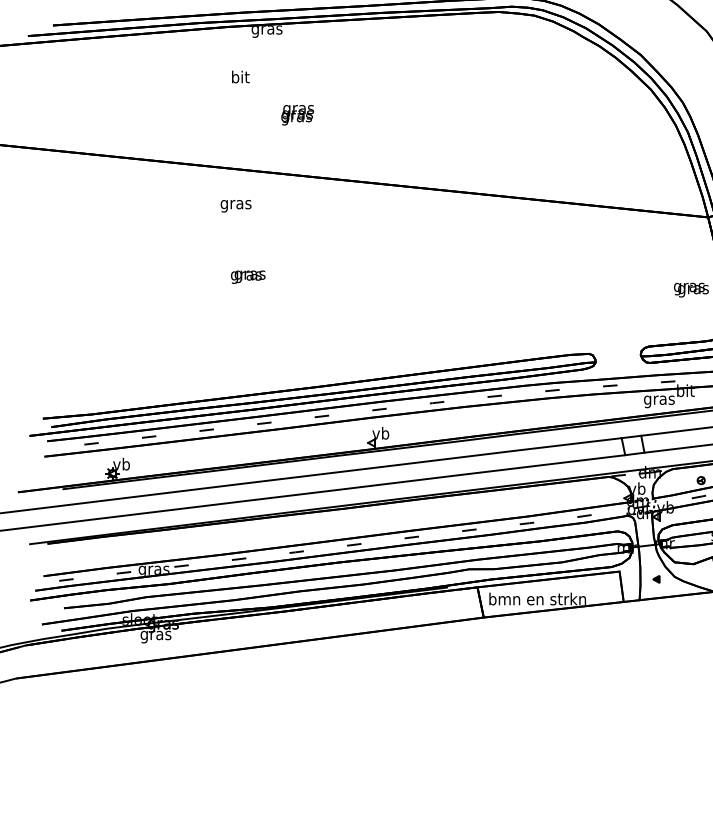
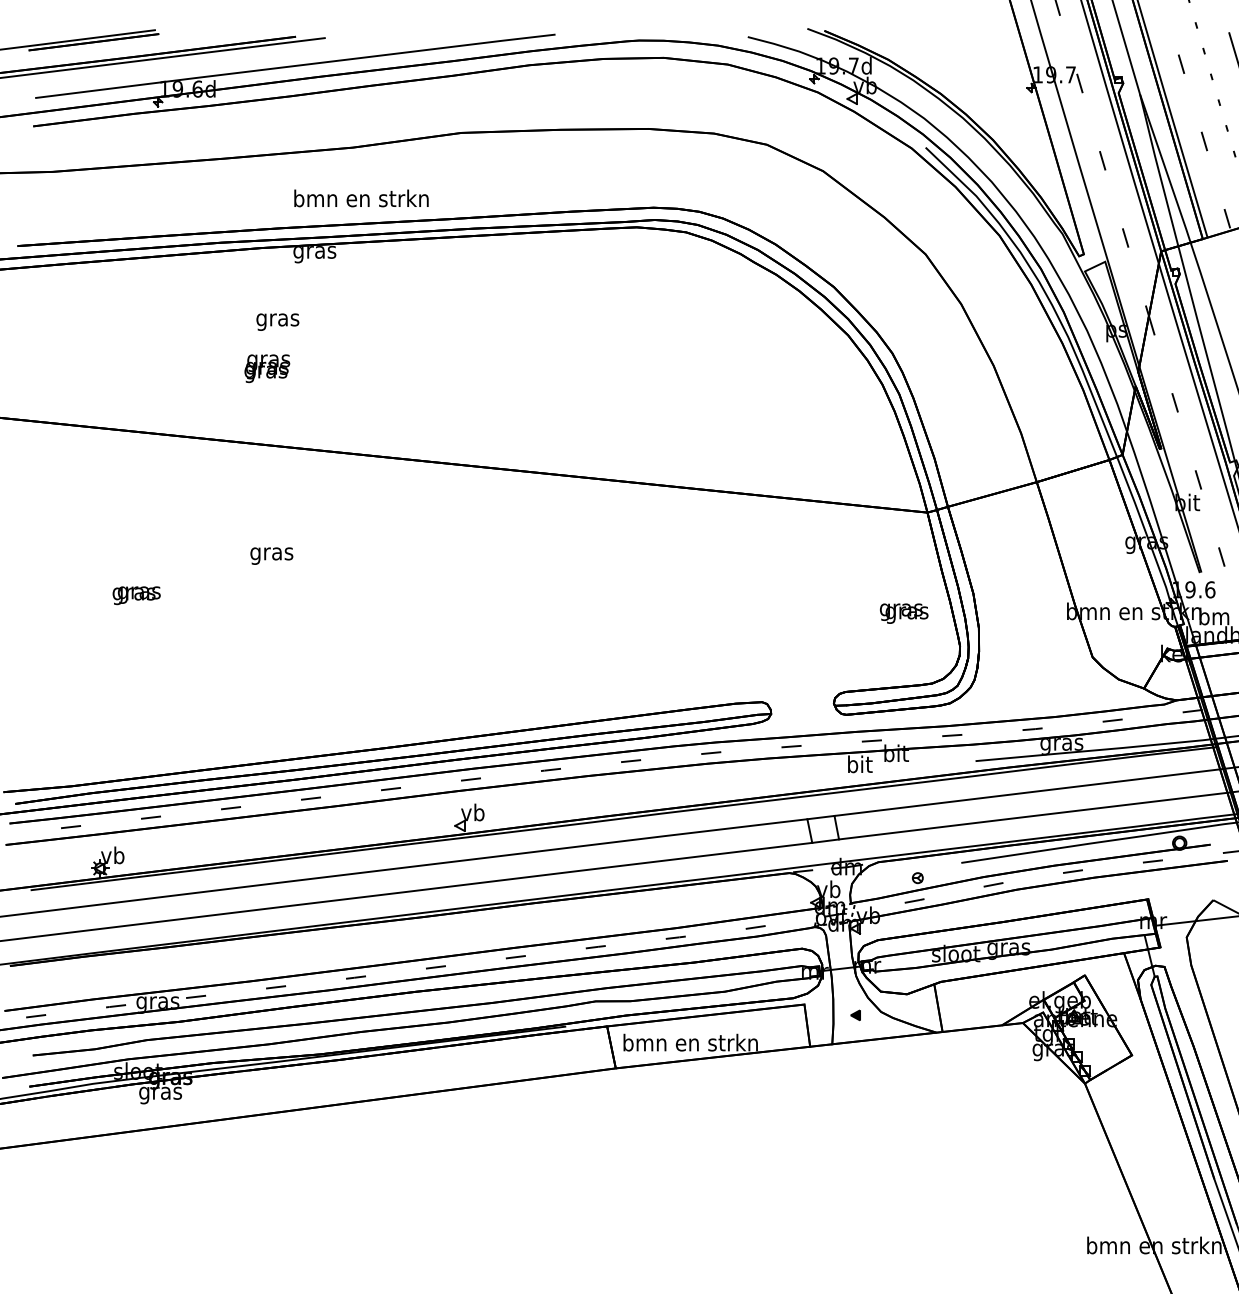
text: (240, 78) -> (277, 319), bit -> gras
text: (297, 115) -> (267, 368), moved
text: (235, 205) -> (271, 555), moved
text: (248, 277) -> (136, 595), moved
text: (659, 400) -> (859, 766), gras -> bit

